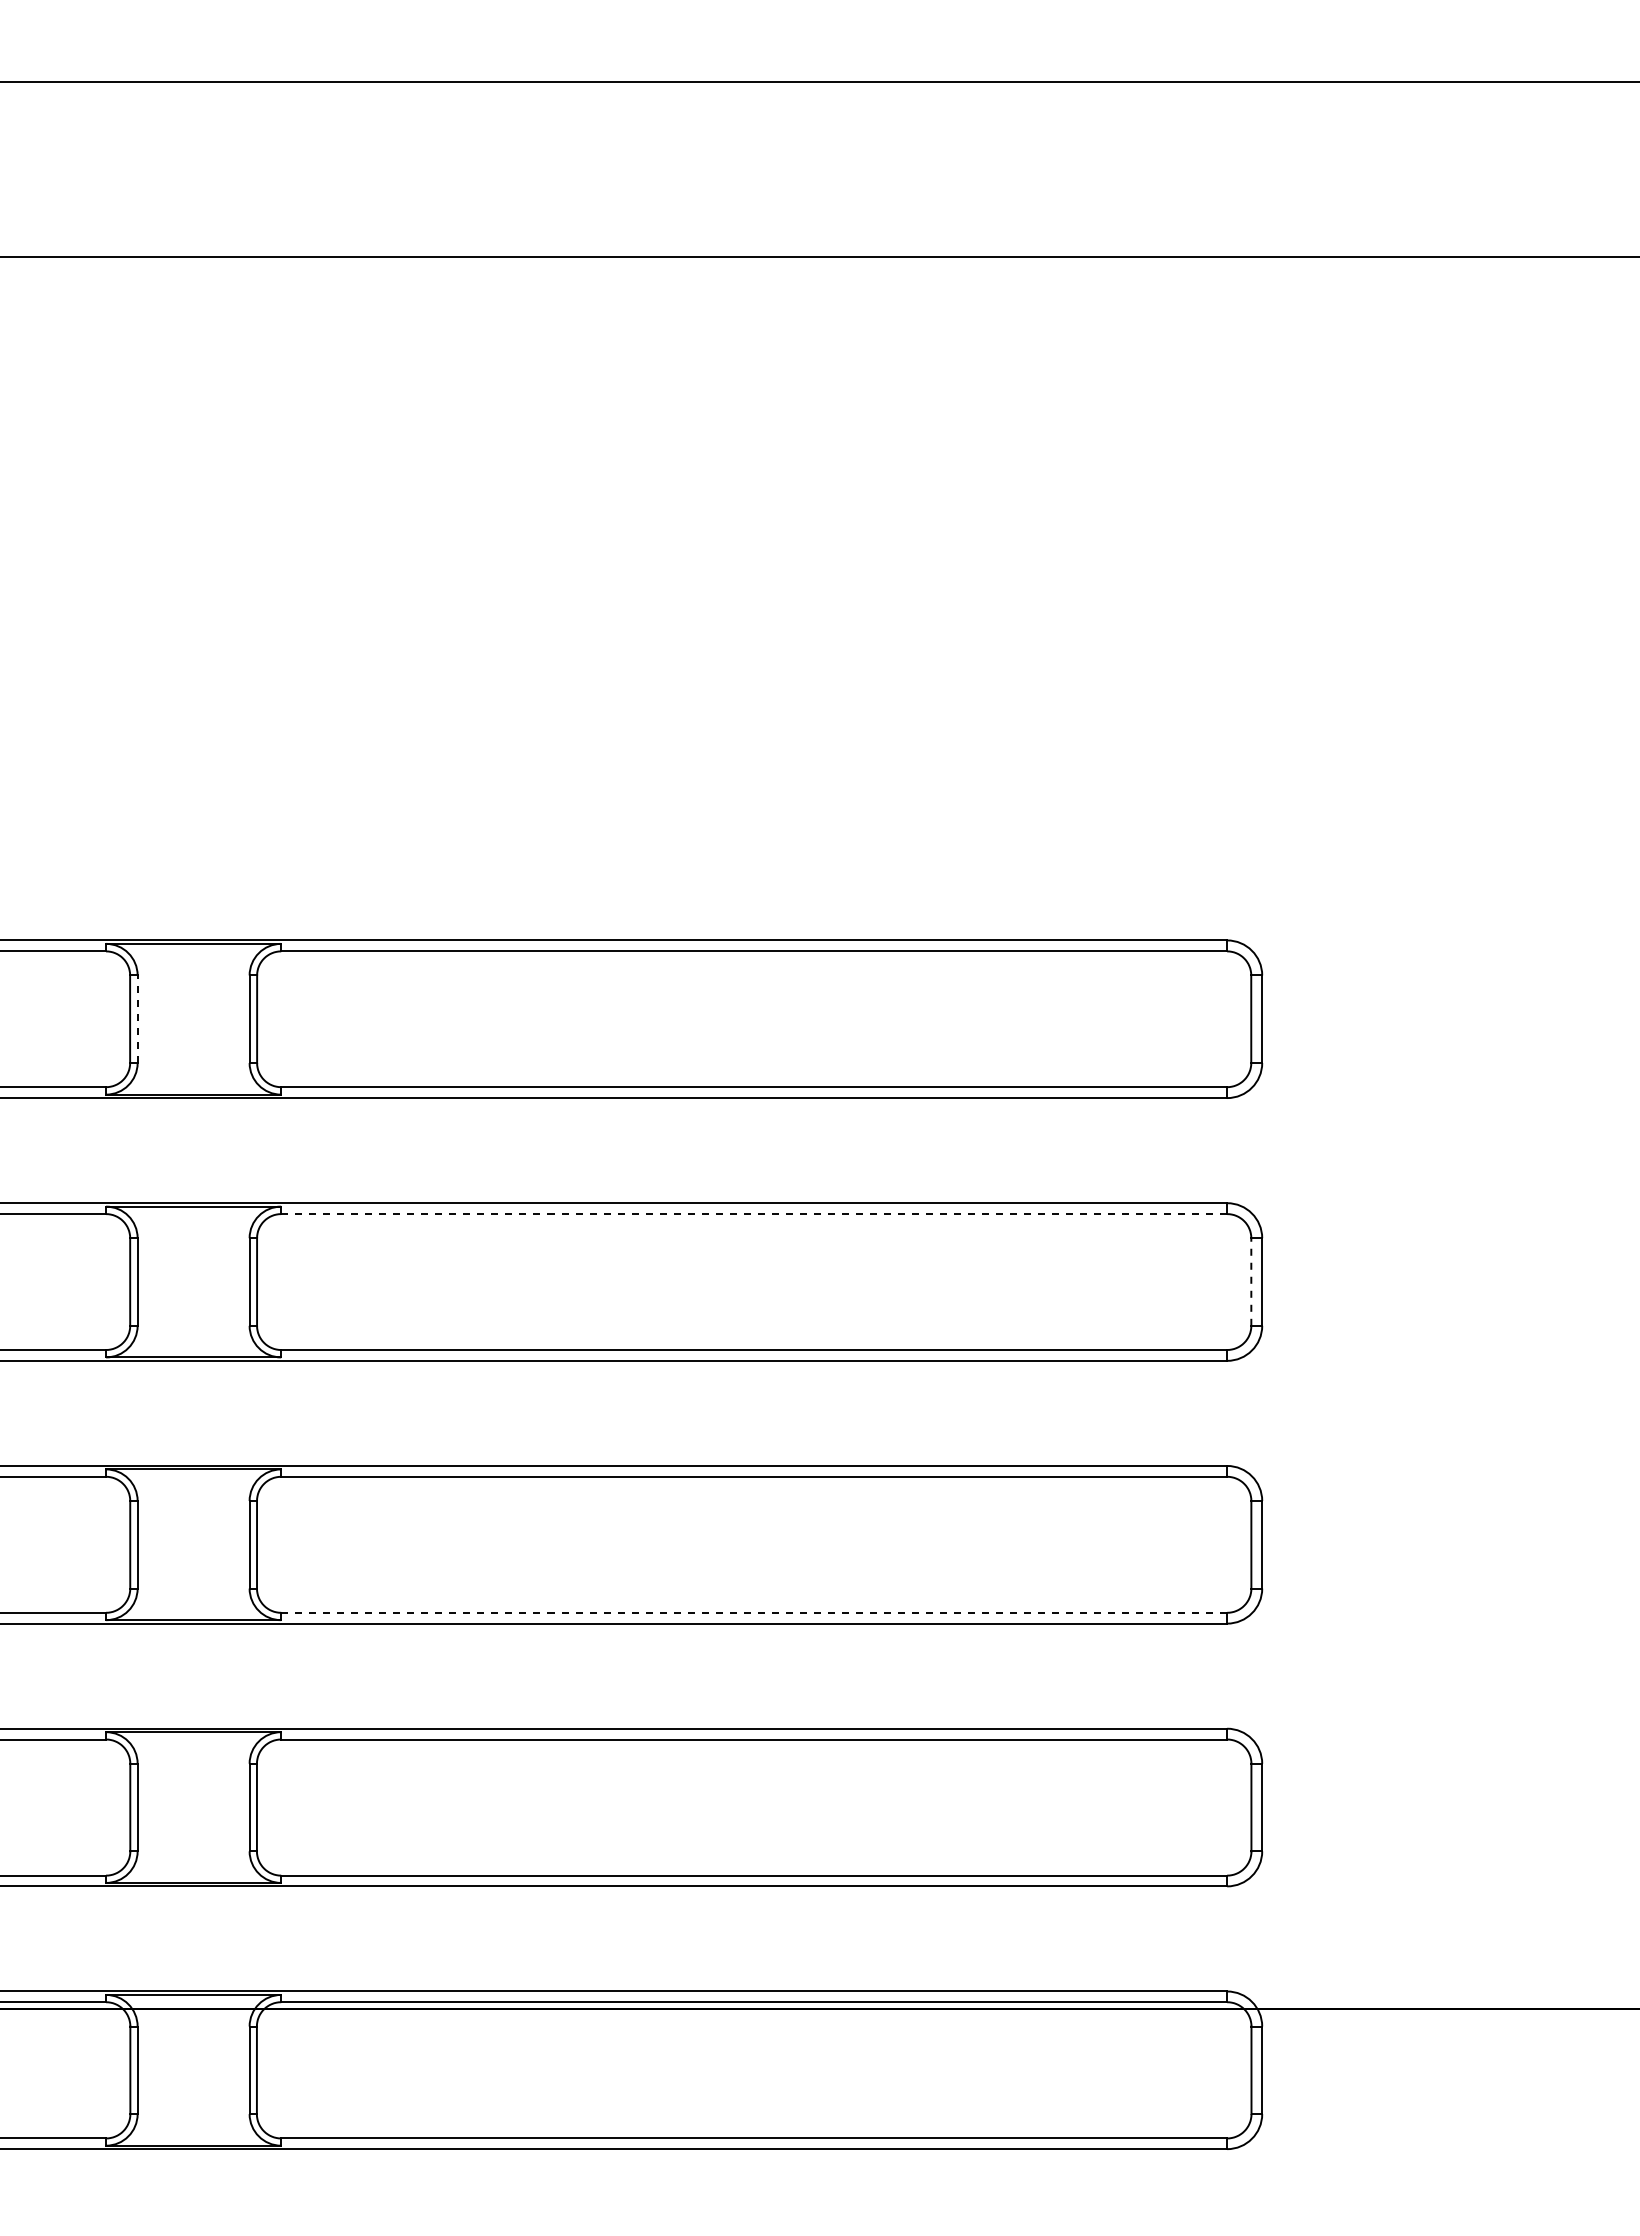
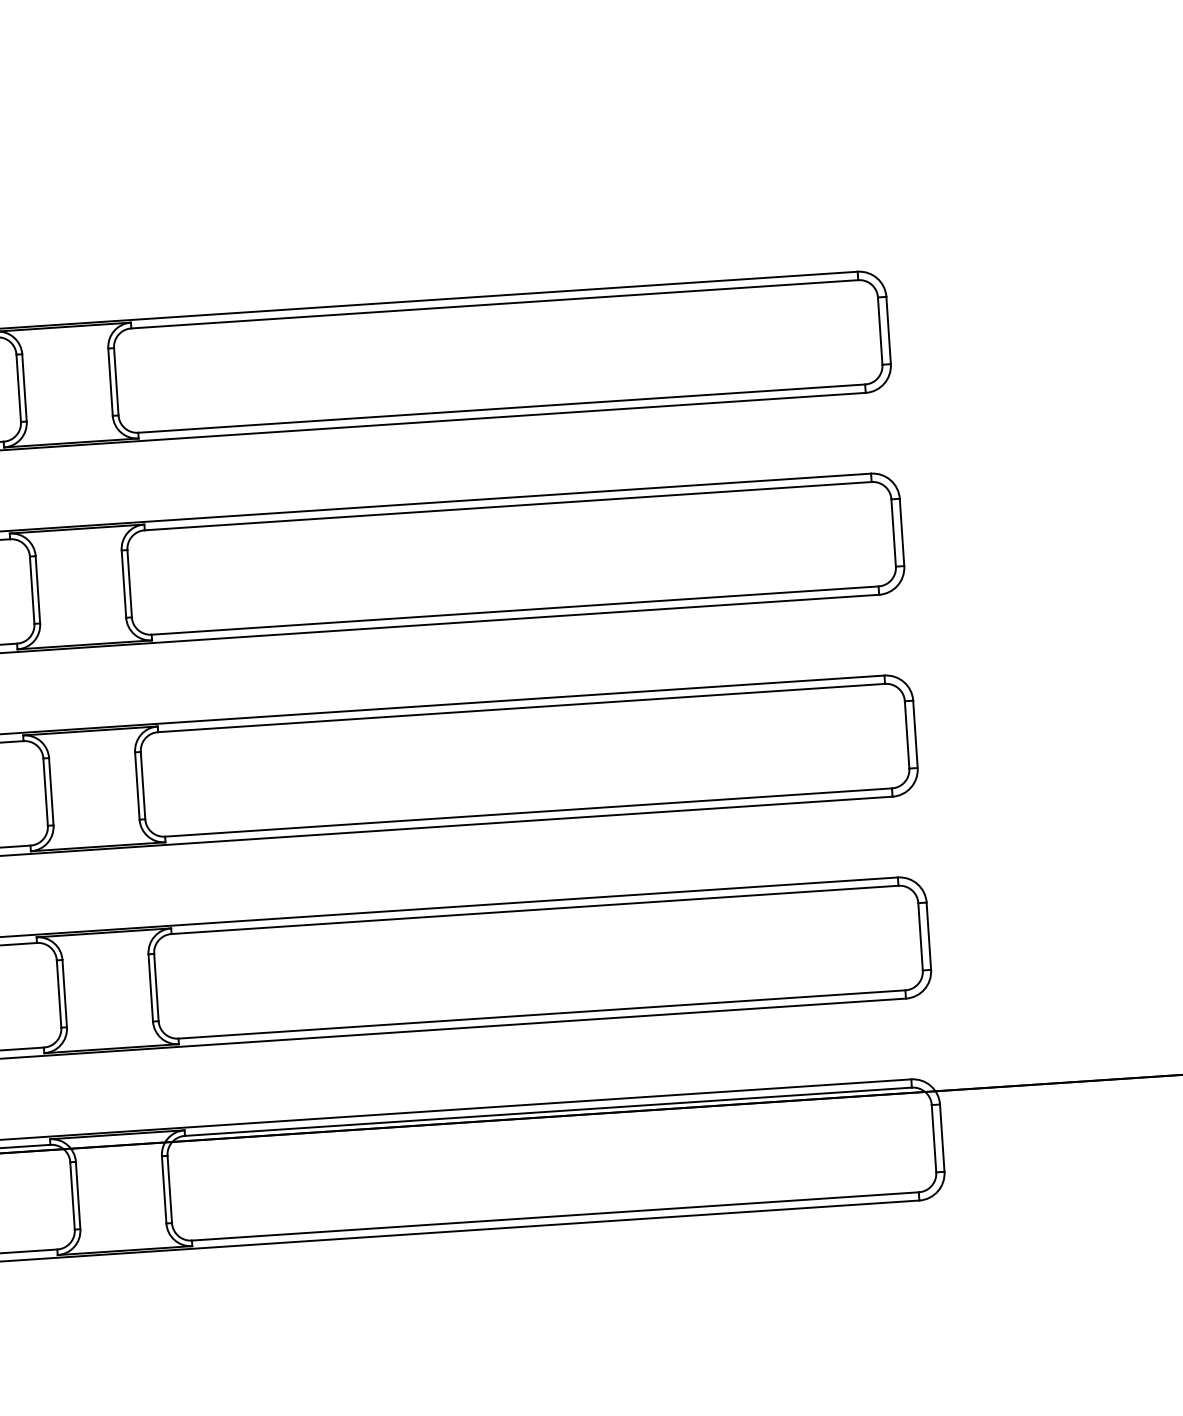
line: (137, 1019) -> (24, 388), dashed -> solid
line: (754, 1214) -> (508, 506), dashed -> solid
line: (1251, 1282) -> (893, 533), dashed -> solid
line: (754, 1612) -> (528, 812), dashed -> solid

